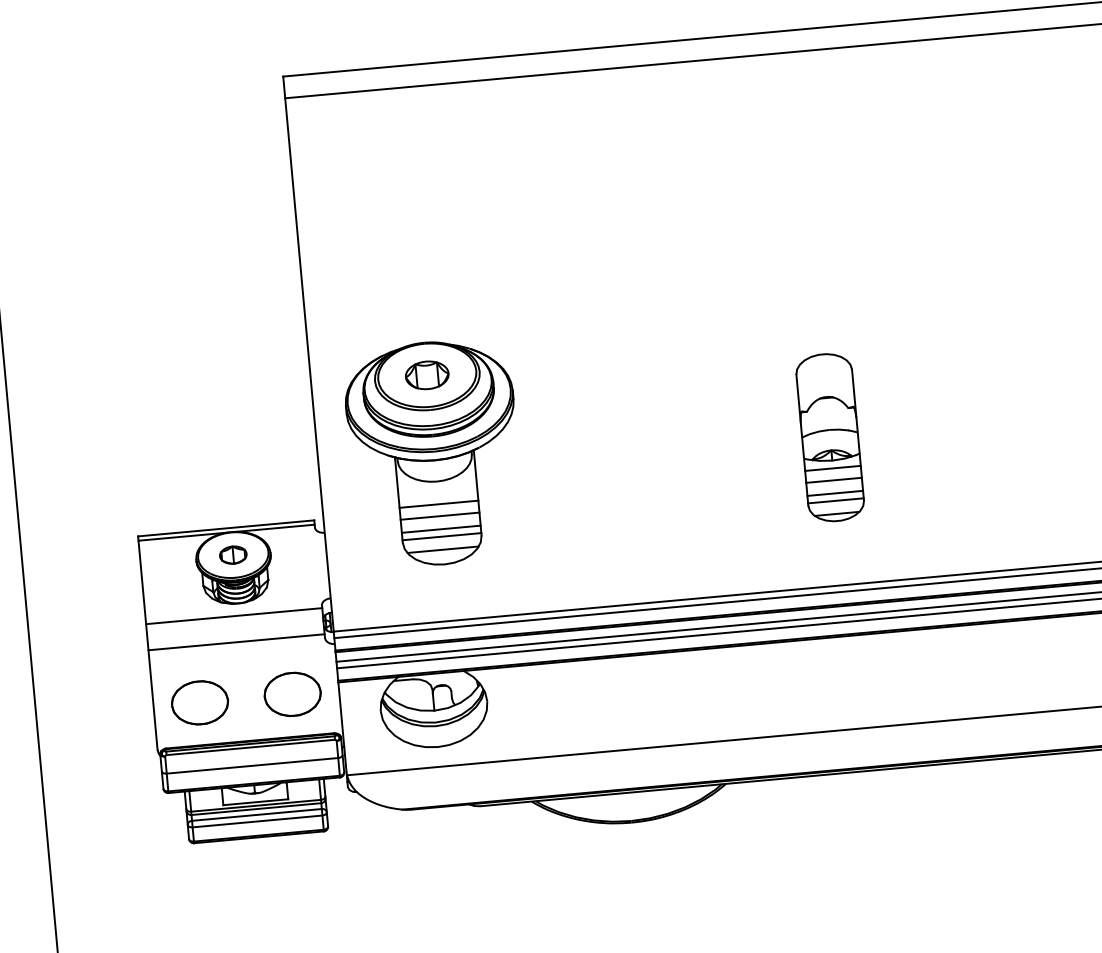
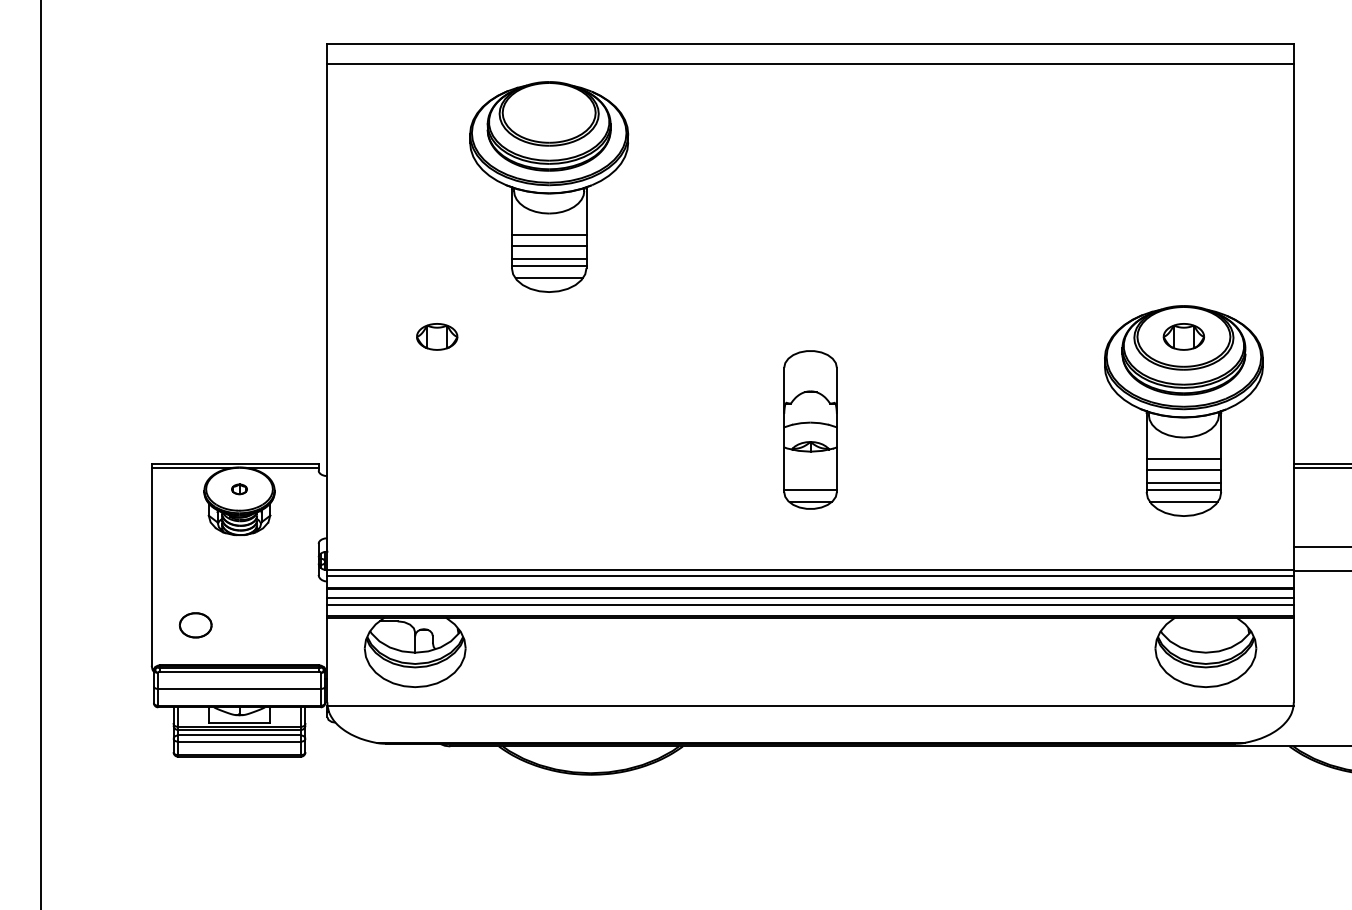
part: (434, 452) -> (549, 186), moved
line: (832, 468) -> (810, 459), removed
line: (834, 480) -> (810, 470), removed
line: (835, 493) -> (810, 482), removed
part: (233, 555) -> (239, 489), size x0.6
line: (233, 615) -> (234, 546), removed
line: (235, 642) -> (234, 571), removed
part: (291, 694) -> (282, 625), removed
part: (199, 703) -> (195, 625), size x0.6

